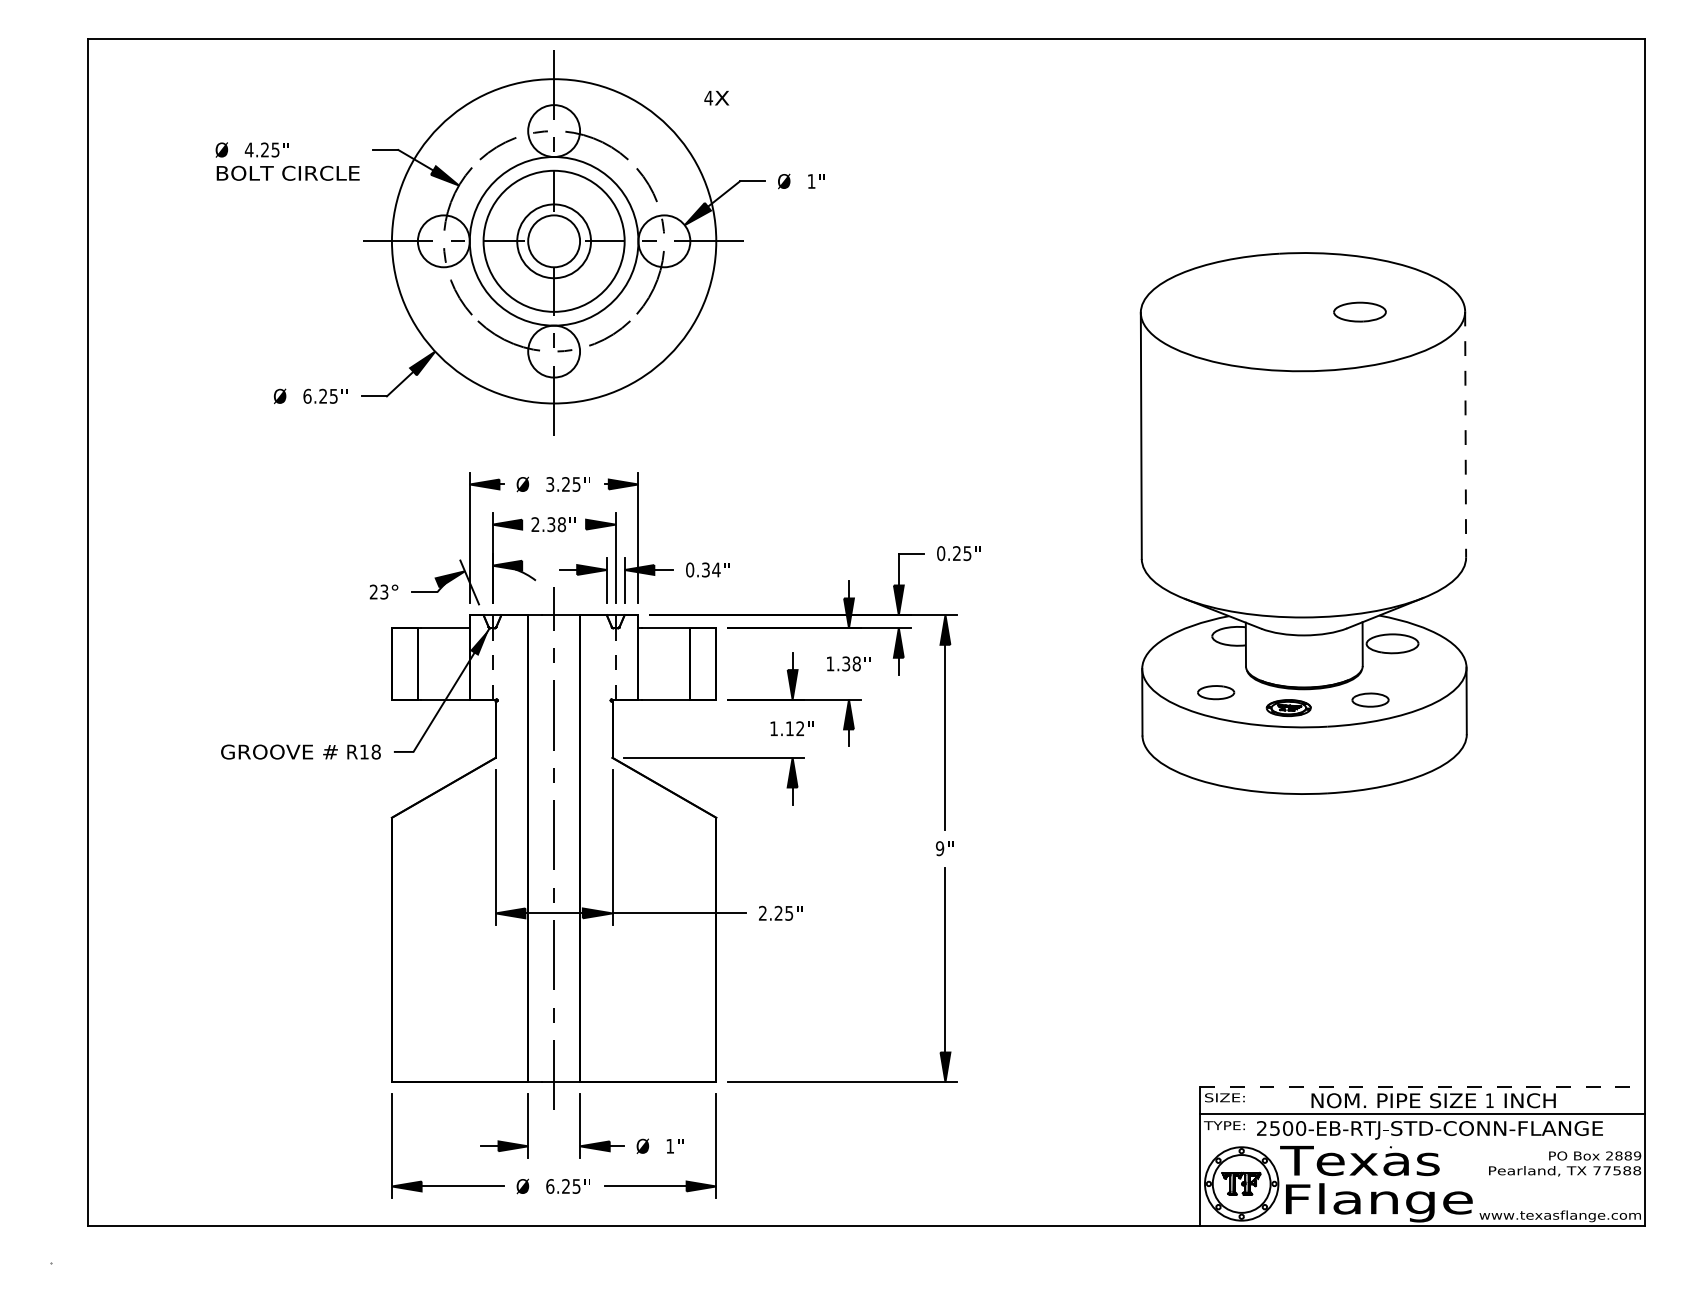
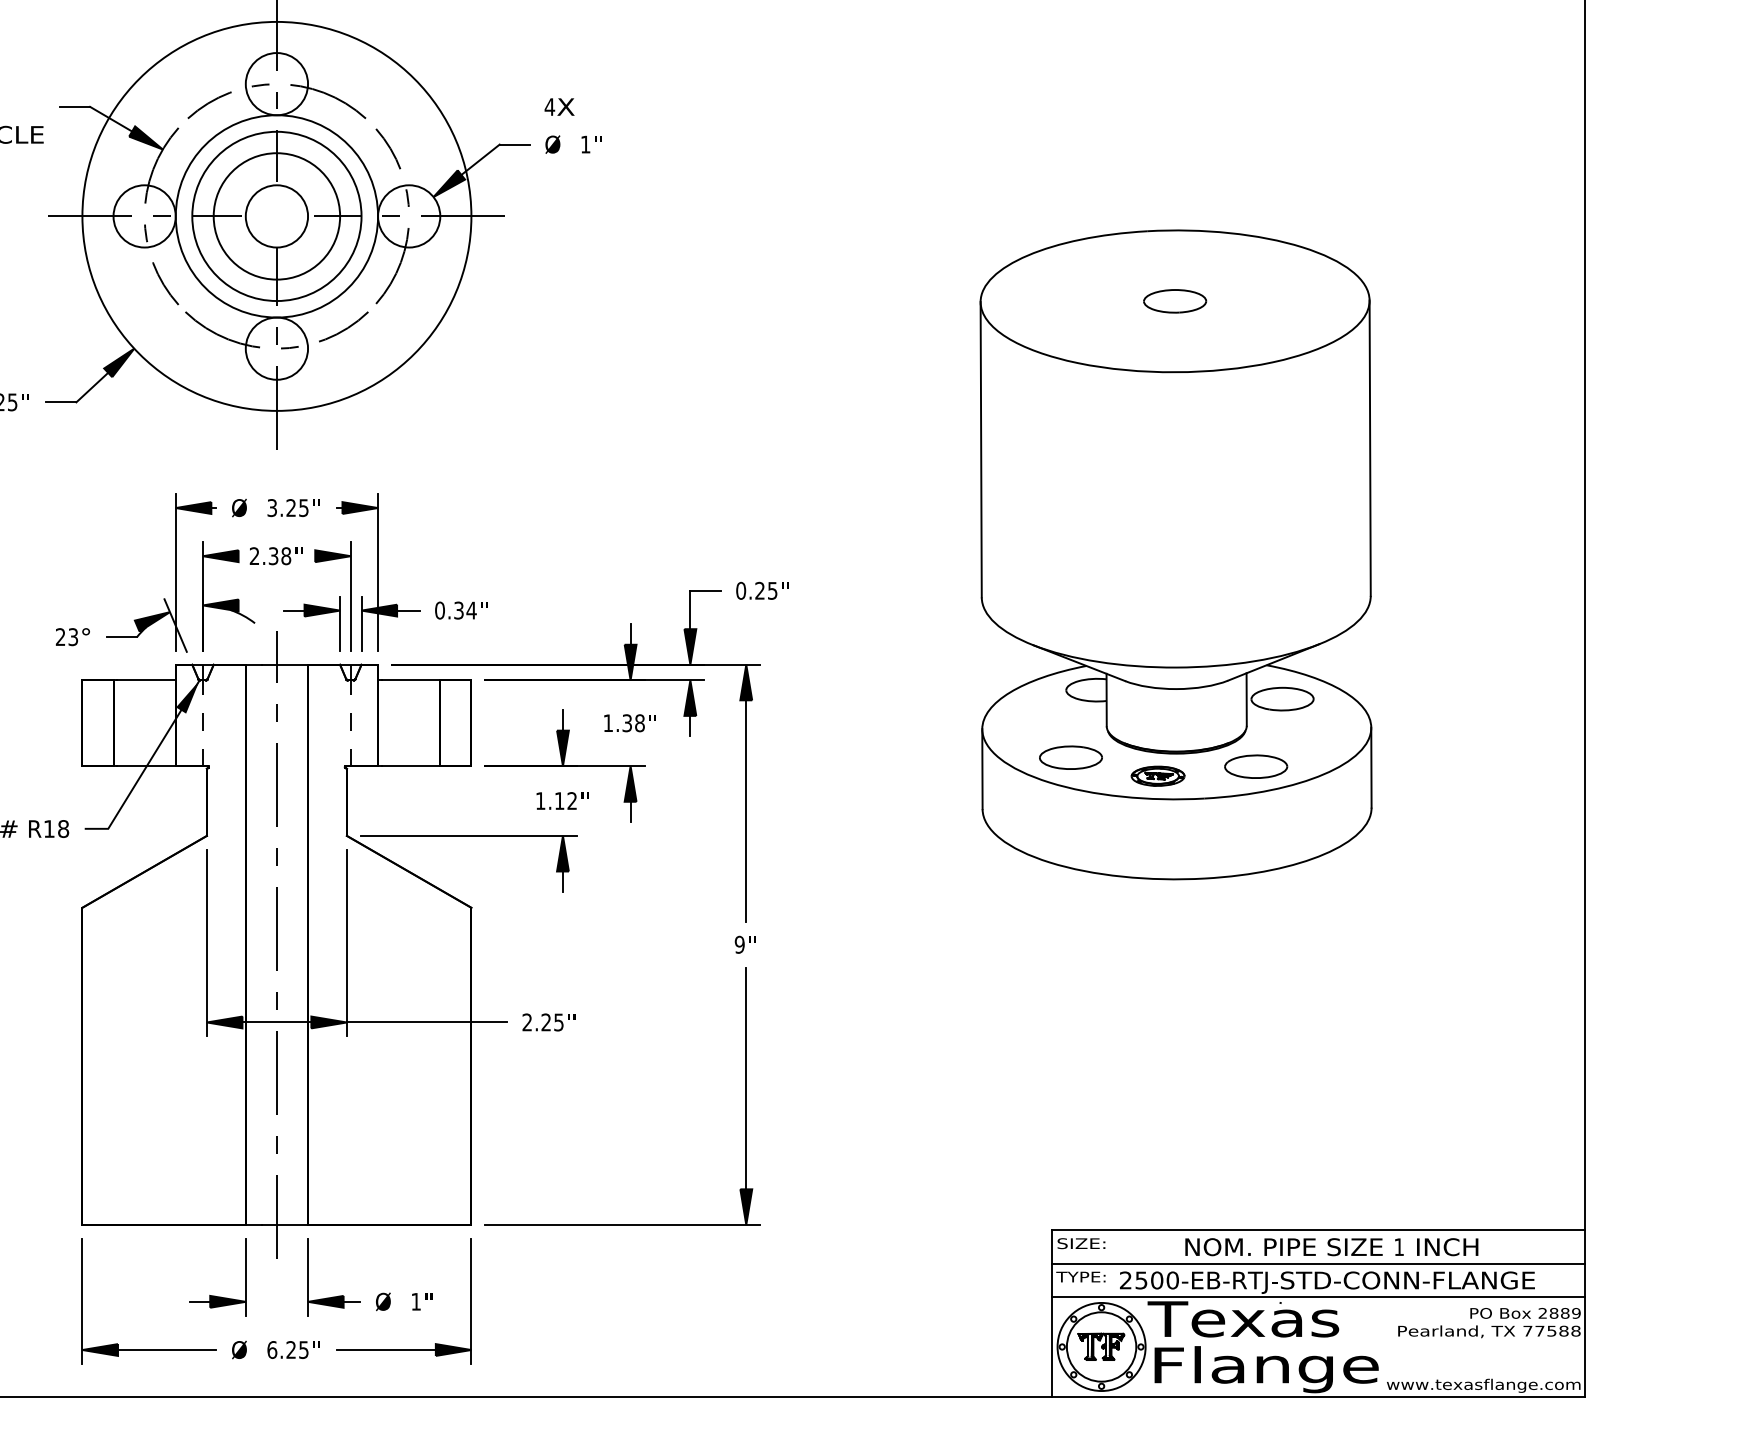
text: (716, 98) -> (559, 107), moved
circle: (553, 241) -> (276, 216), size x1.43
part: (1359, 311) -> (1174, 300), moved
line: (1465, 435) -> (1370, 449), dashed -> solid
part: (1215, 692) -> (1070, 757), size x1.43
part: (1370, 699) -> (1256, 765), size x1.43
line: (1423, 1086) -> (1319, 1230), dashed -> solid
line: (1422, 1142) -> (1318, 1297), added

